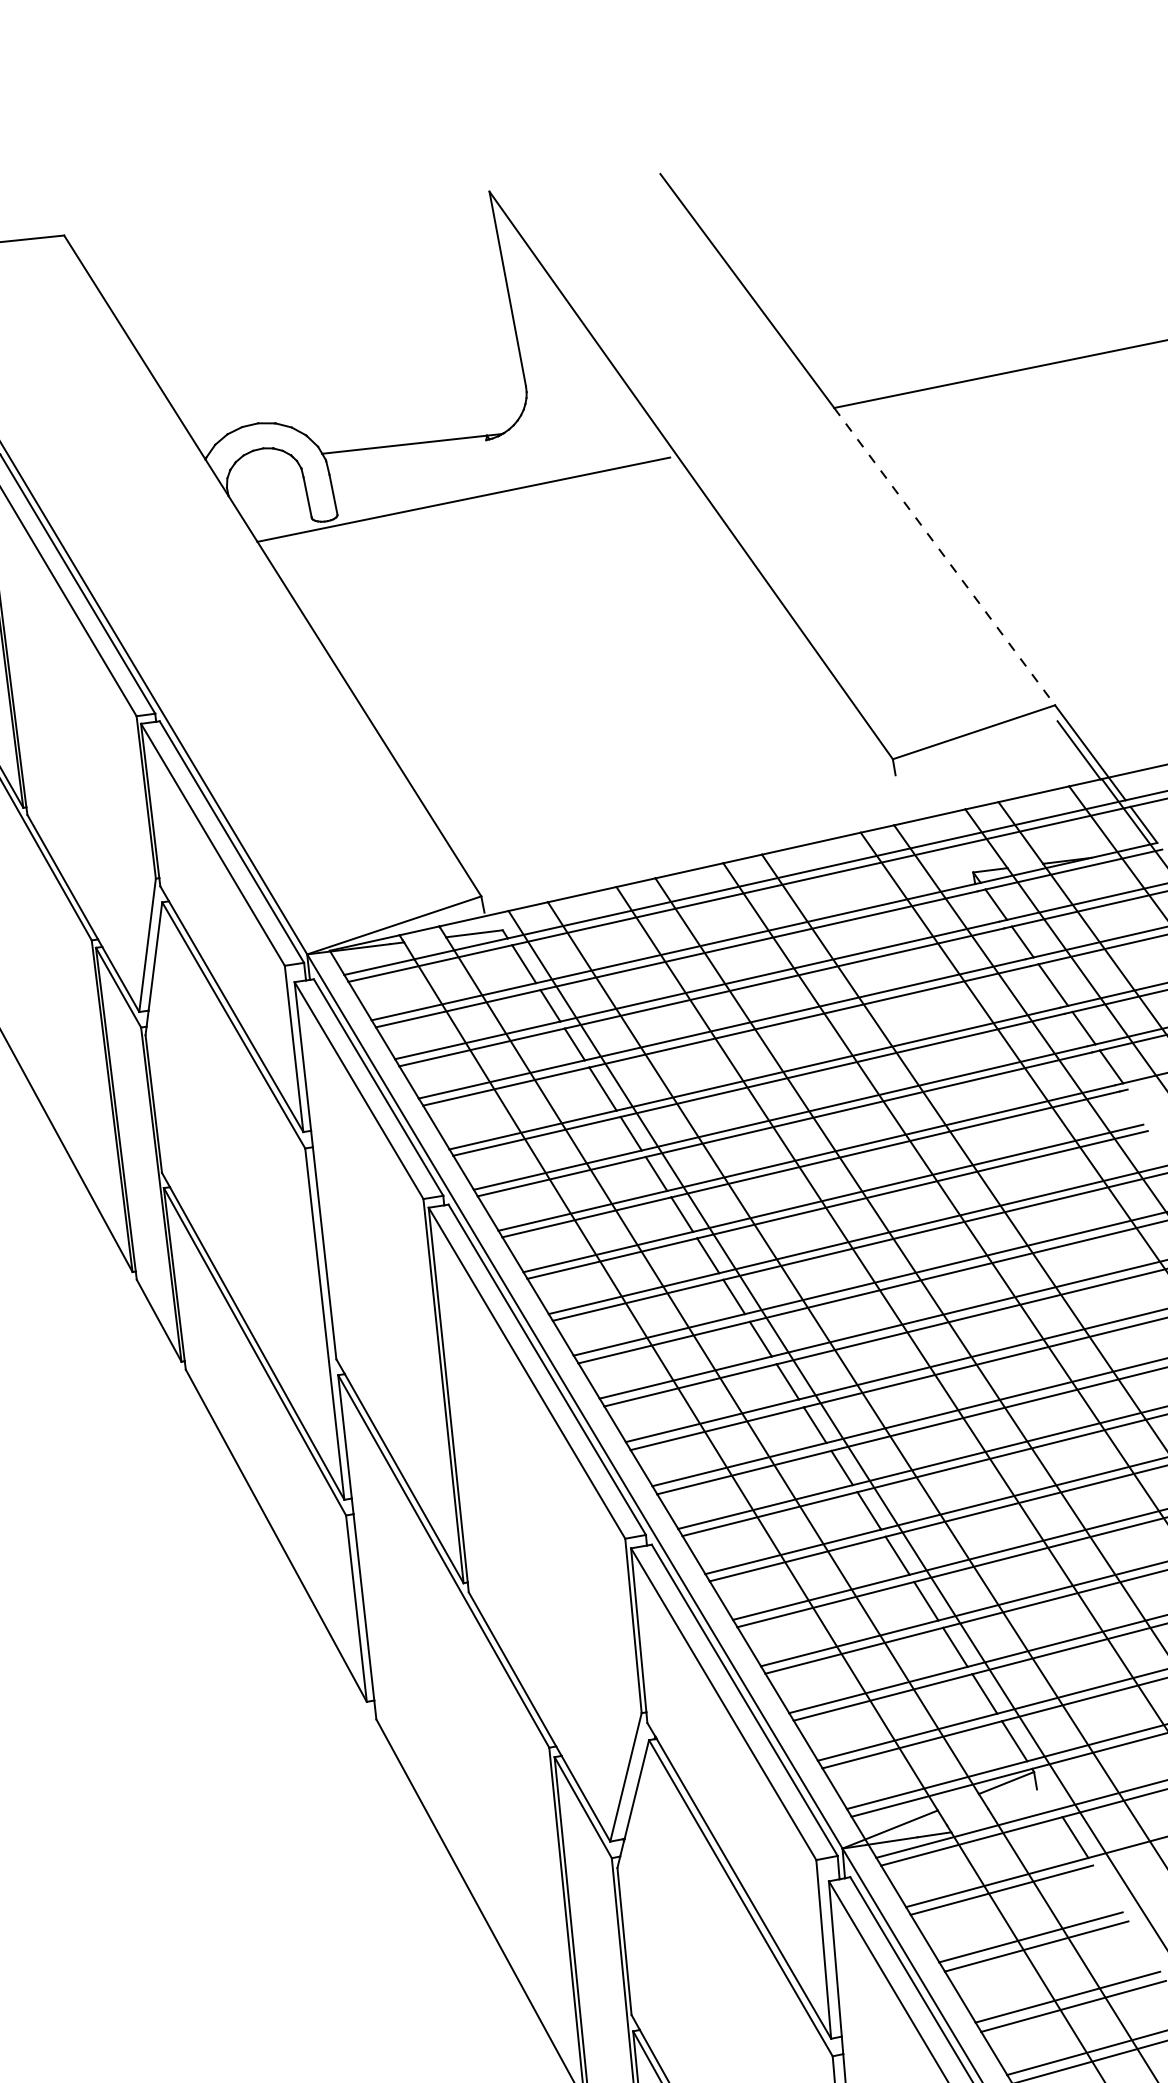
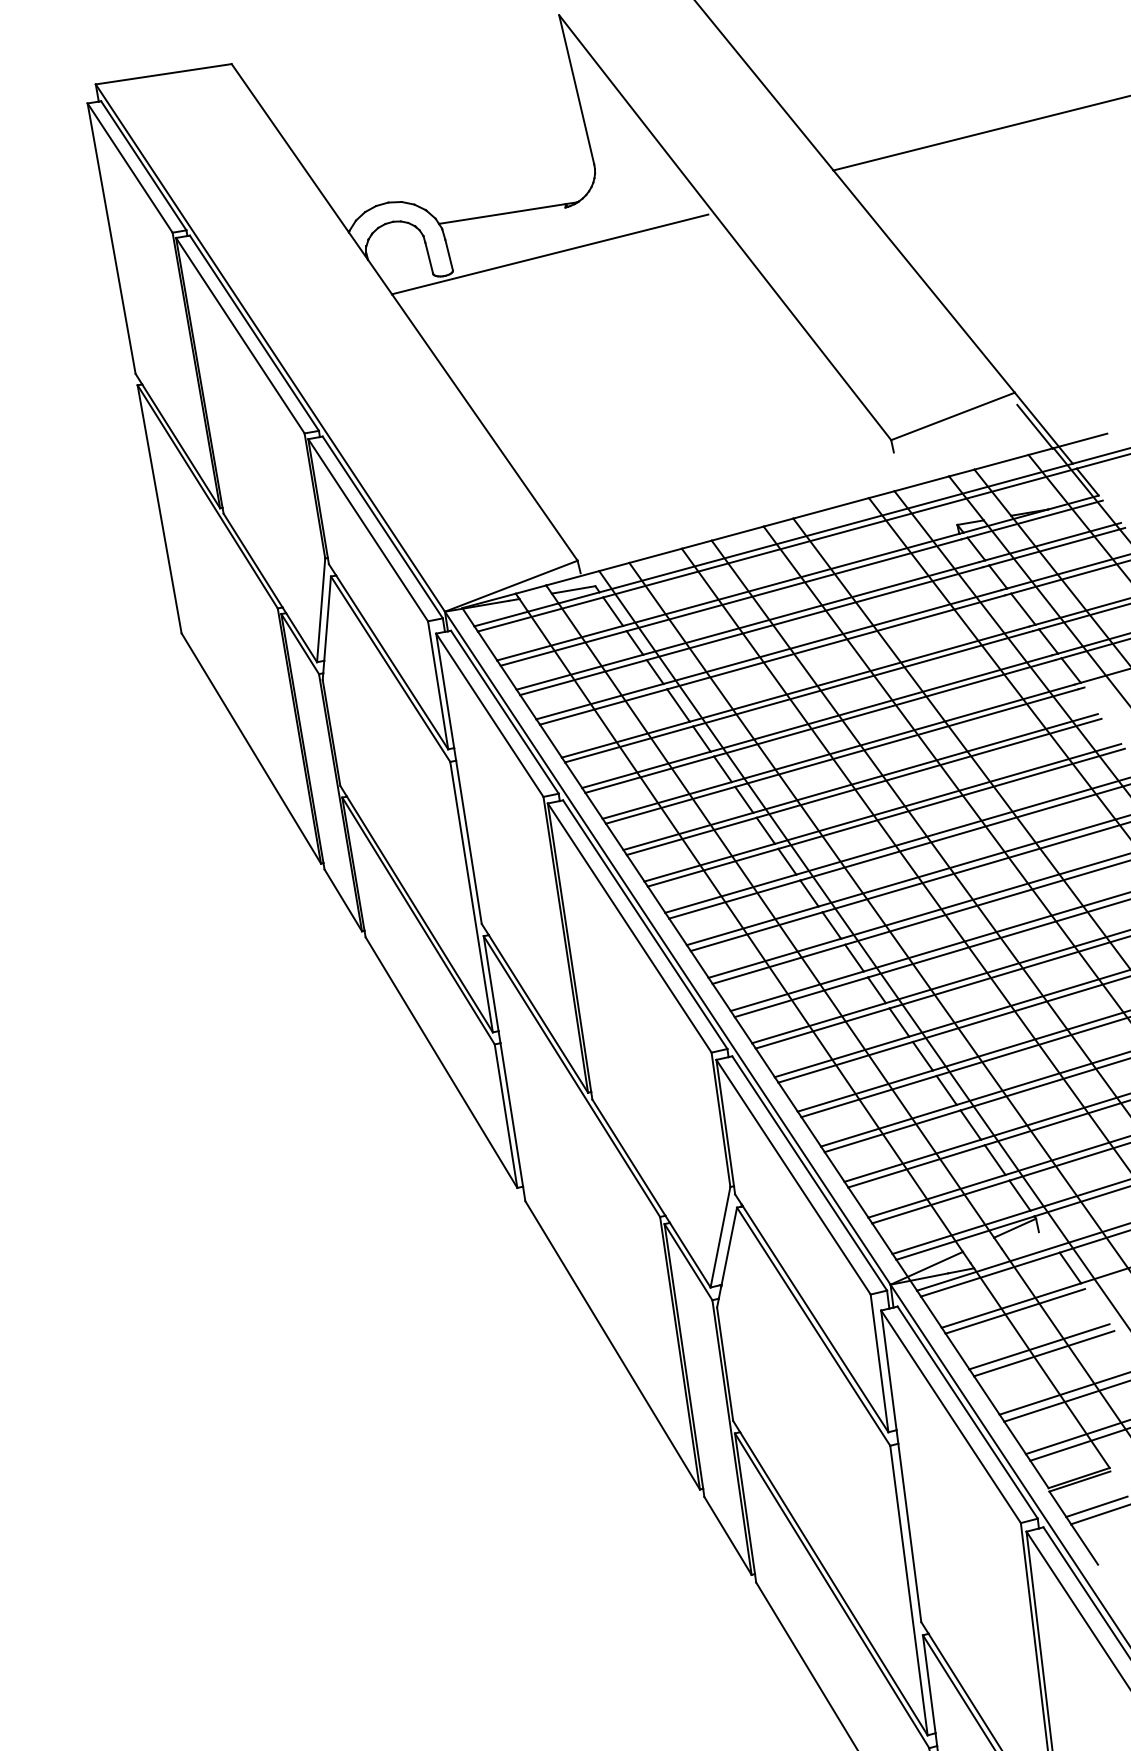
line: (945, 556) -> (924, 281), dashed -> solid

